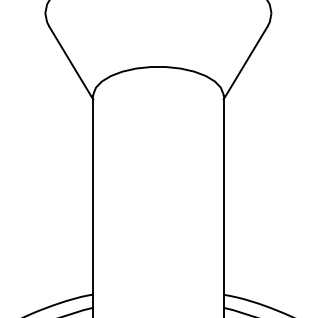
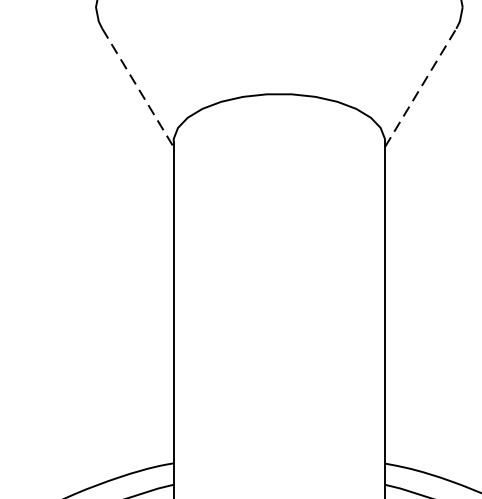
line: (71, 63) -> (138, 88), solid -> dashed
line: (245, 63) -> (420, 88), solid -> dashed

